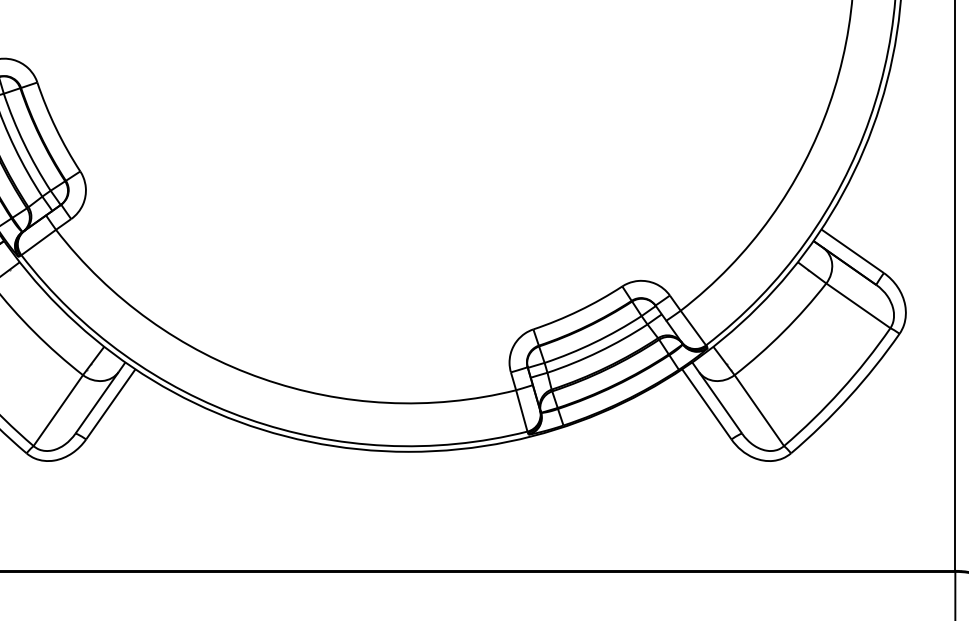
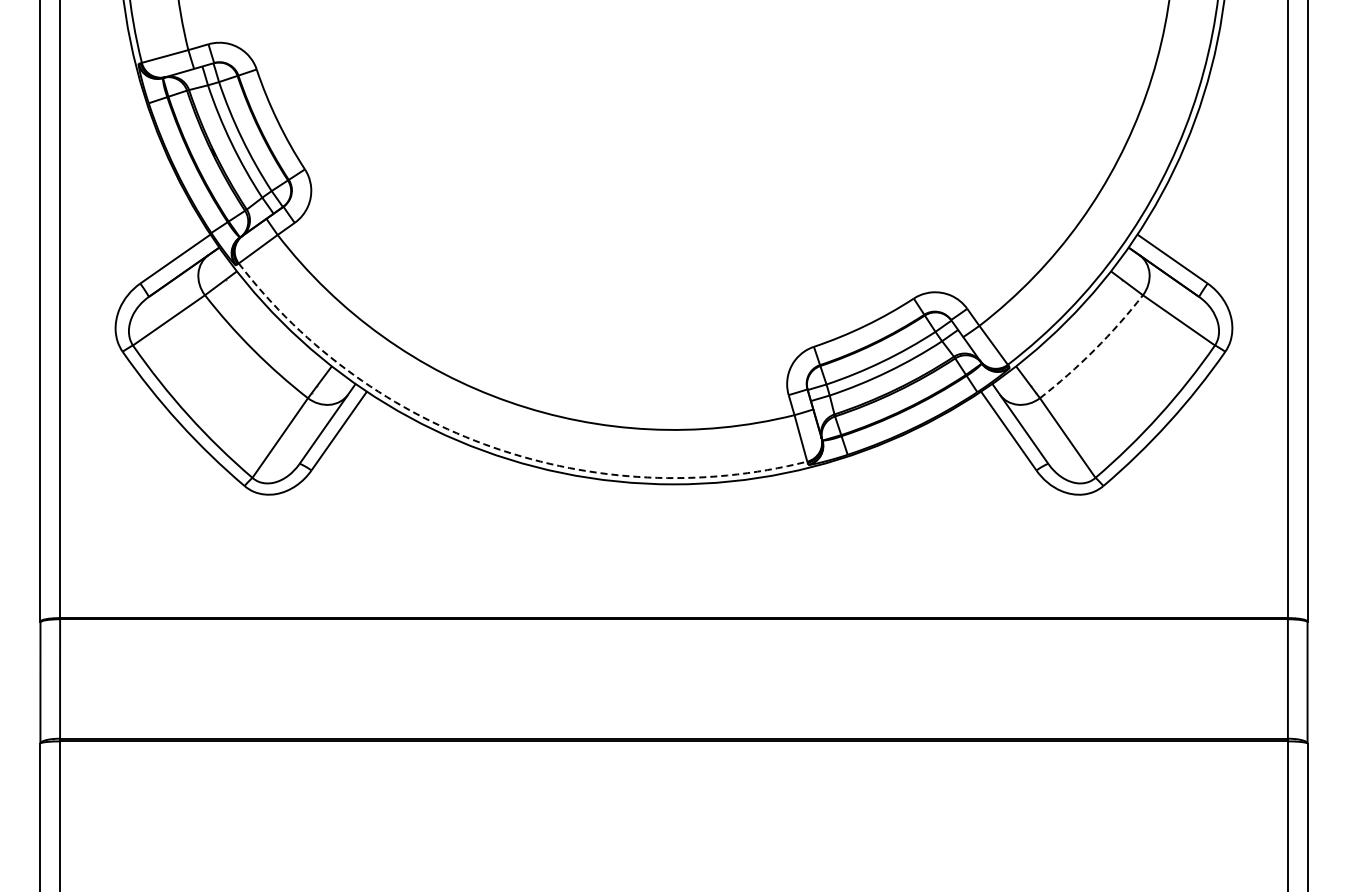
arc: (783, 331) -> (1094, 349), solid -> dashed
arc: (248, 419) -> (493, 447), solid -> dashed

